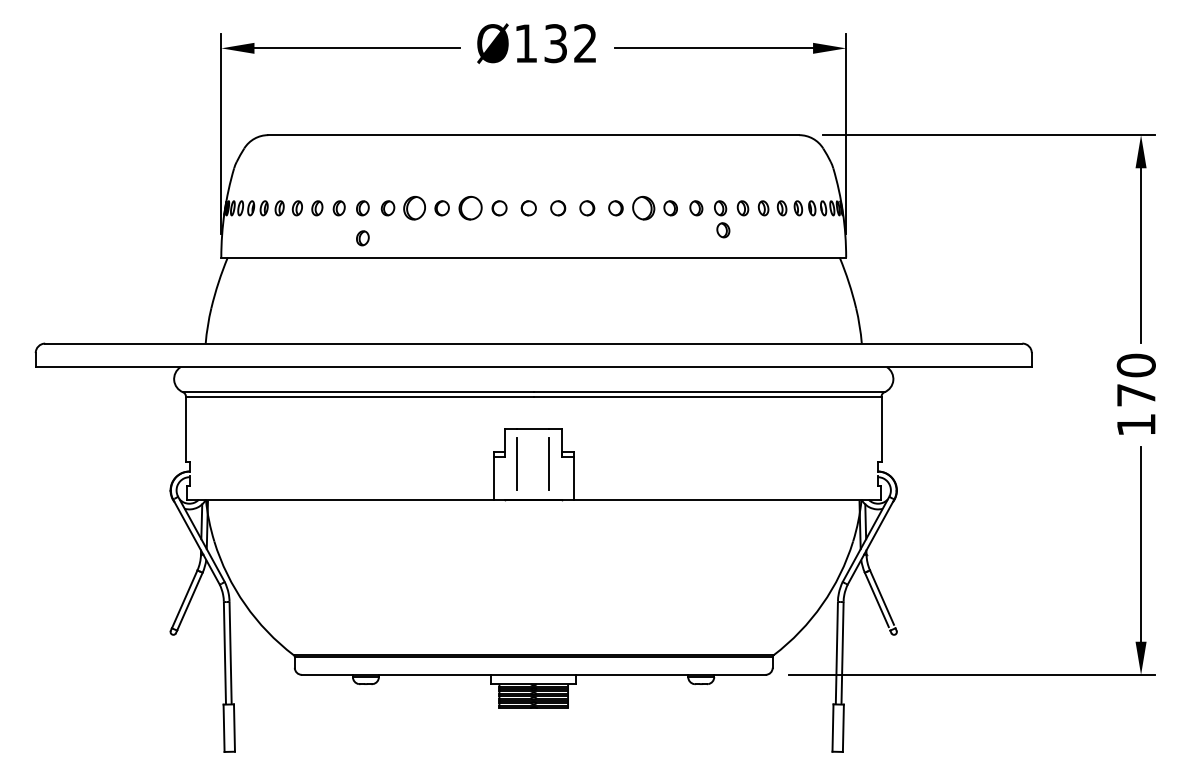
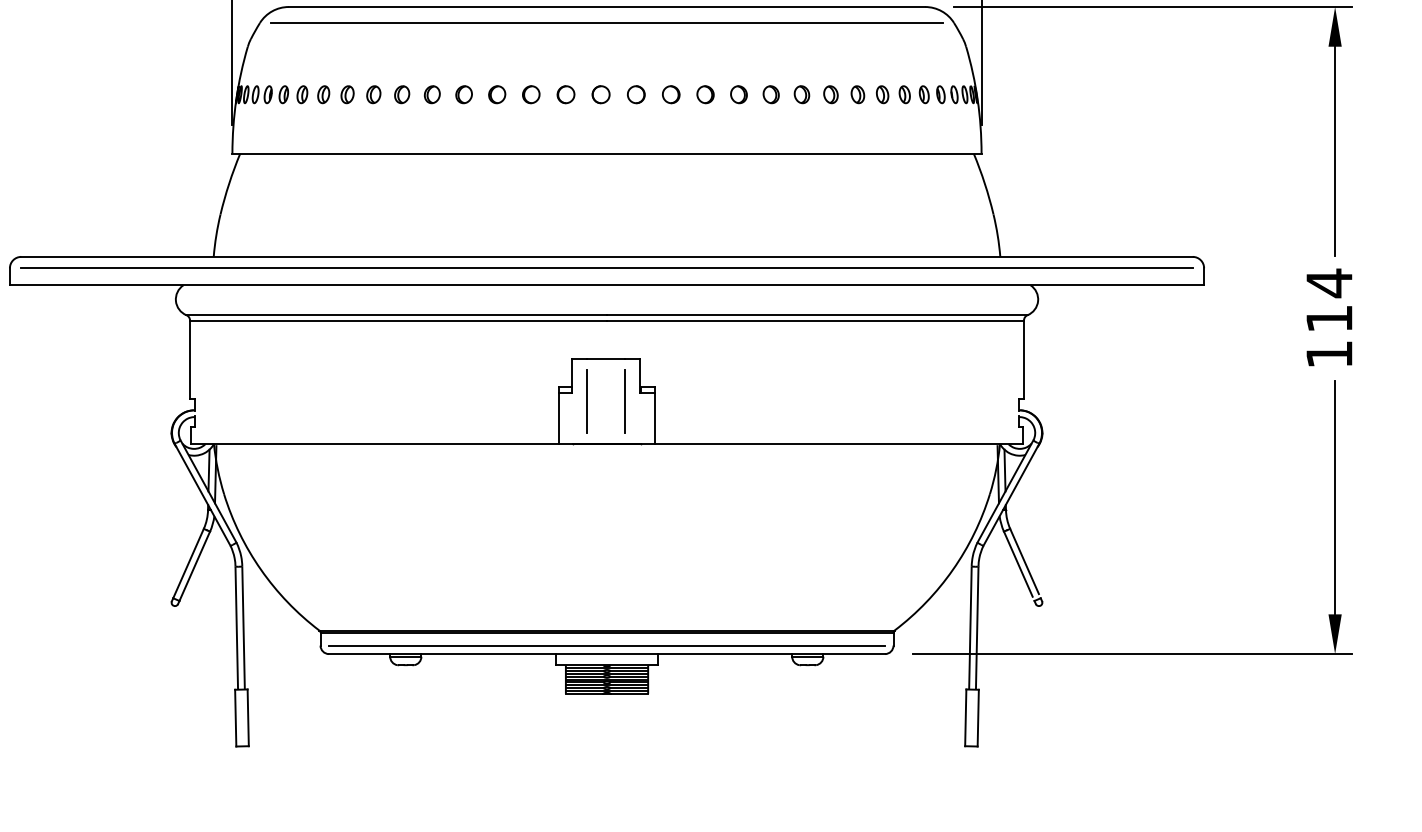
line: (533, 148) -> (606, 23), added
part: (414, 208) -> (464, 94), size x0.62
part: (470, 208) -> (531, 94), size x0.62
part: (643, 208) -> (738, 94), size x0.62
part: (723, 230) -> (834, 121), removed
part: (362, 238) -> (401, 130), removed
line: (533, 353) -> (606, 268), added
text: (1135, 379) -> (1328, 299), 170 -> 114
line: (533, 667) -> (606, 645), added

